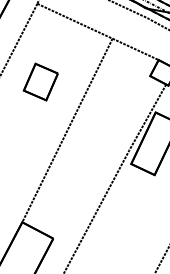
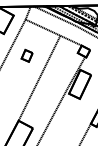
part: (39, 81) -> (26, 55), size x0.7

